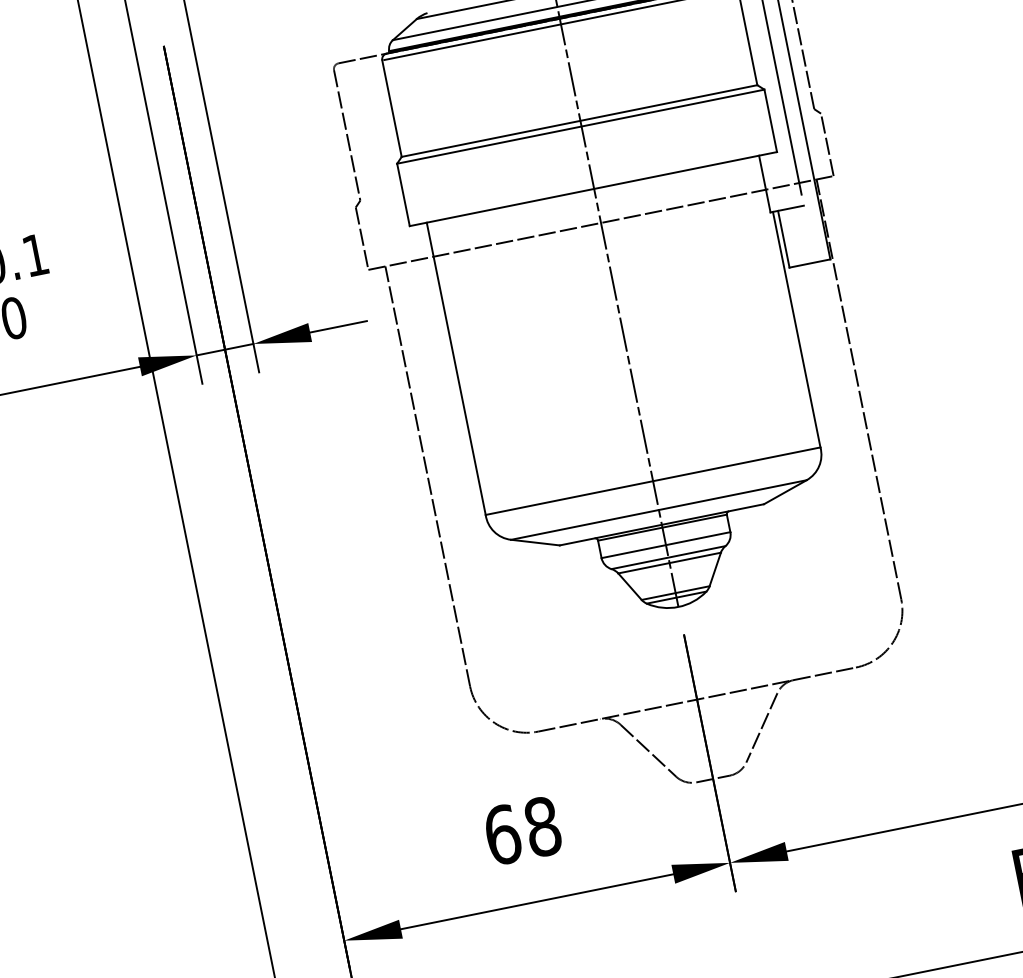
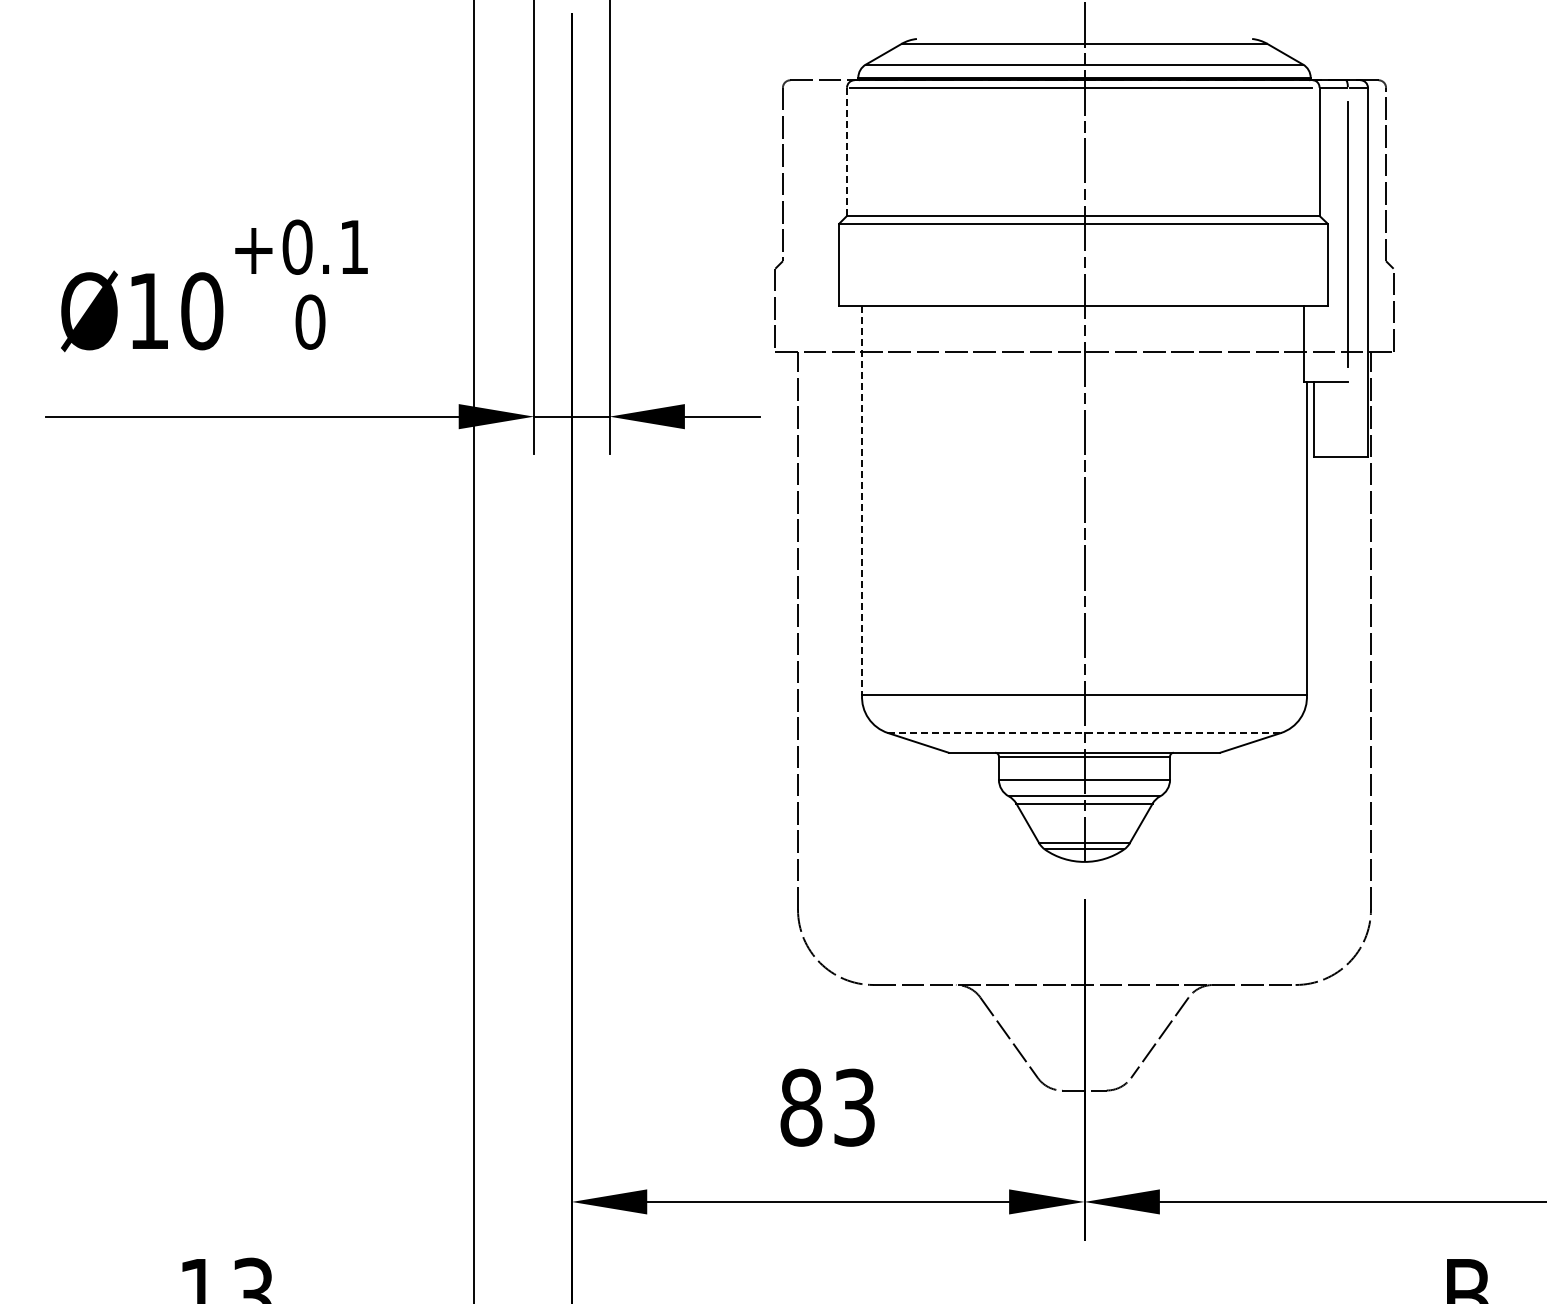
line: (392, 108) -> (847, 151), solid -> dashed
line: (456, 369) -> (862, 501), solid -> dashed
line: (659, 510) -> (1085, 733), solid -> dashed
text: (522, 830) -> (827, 1107), 68 -> 83

